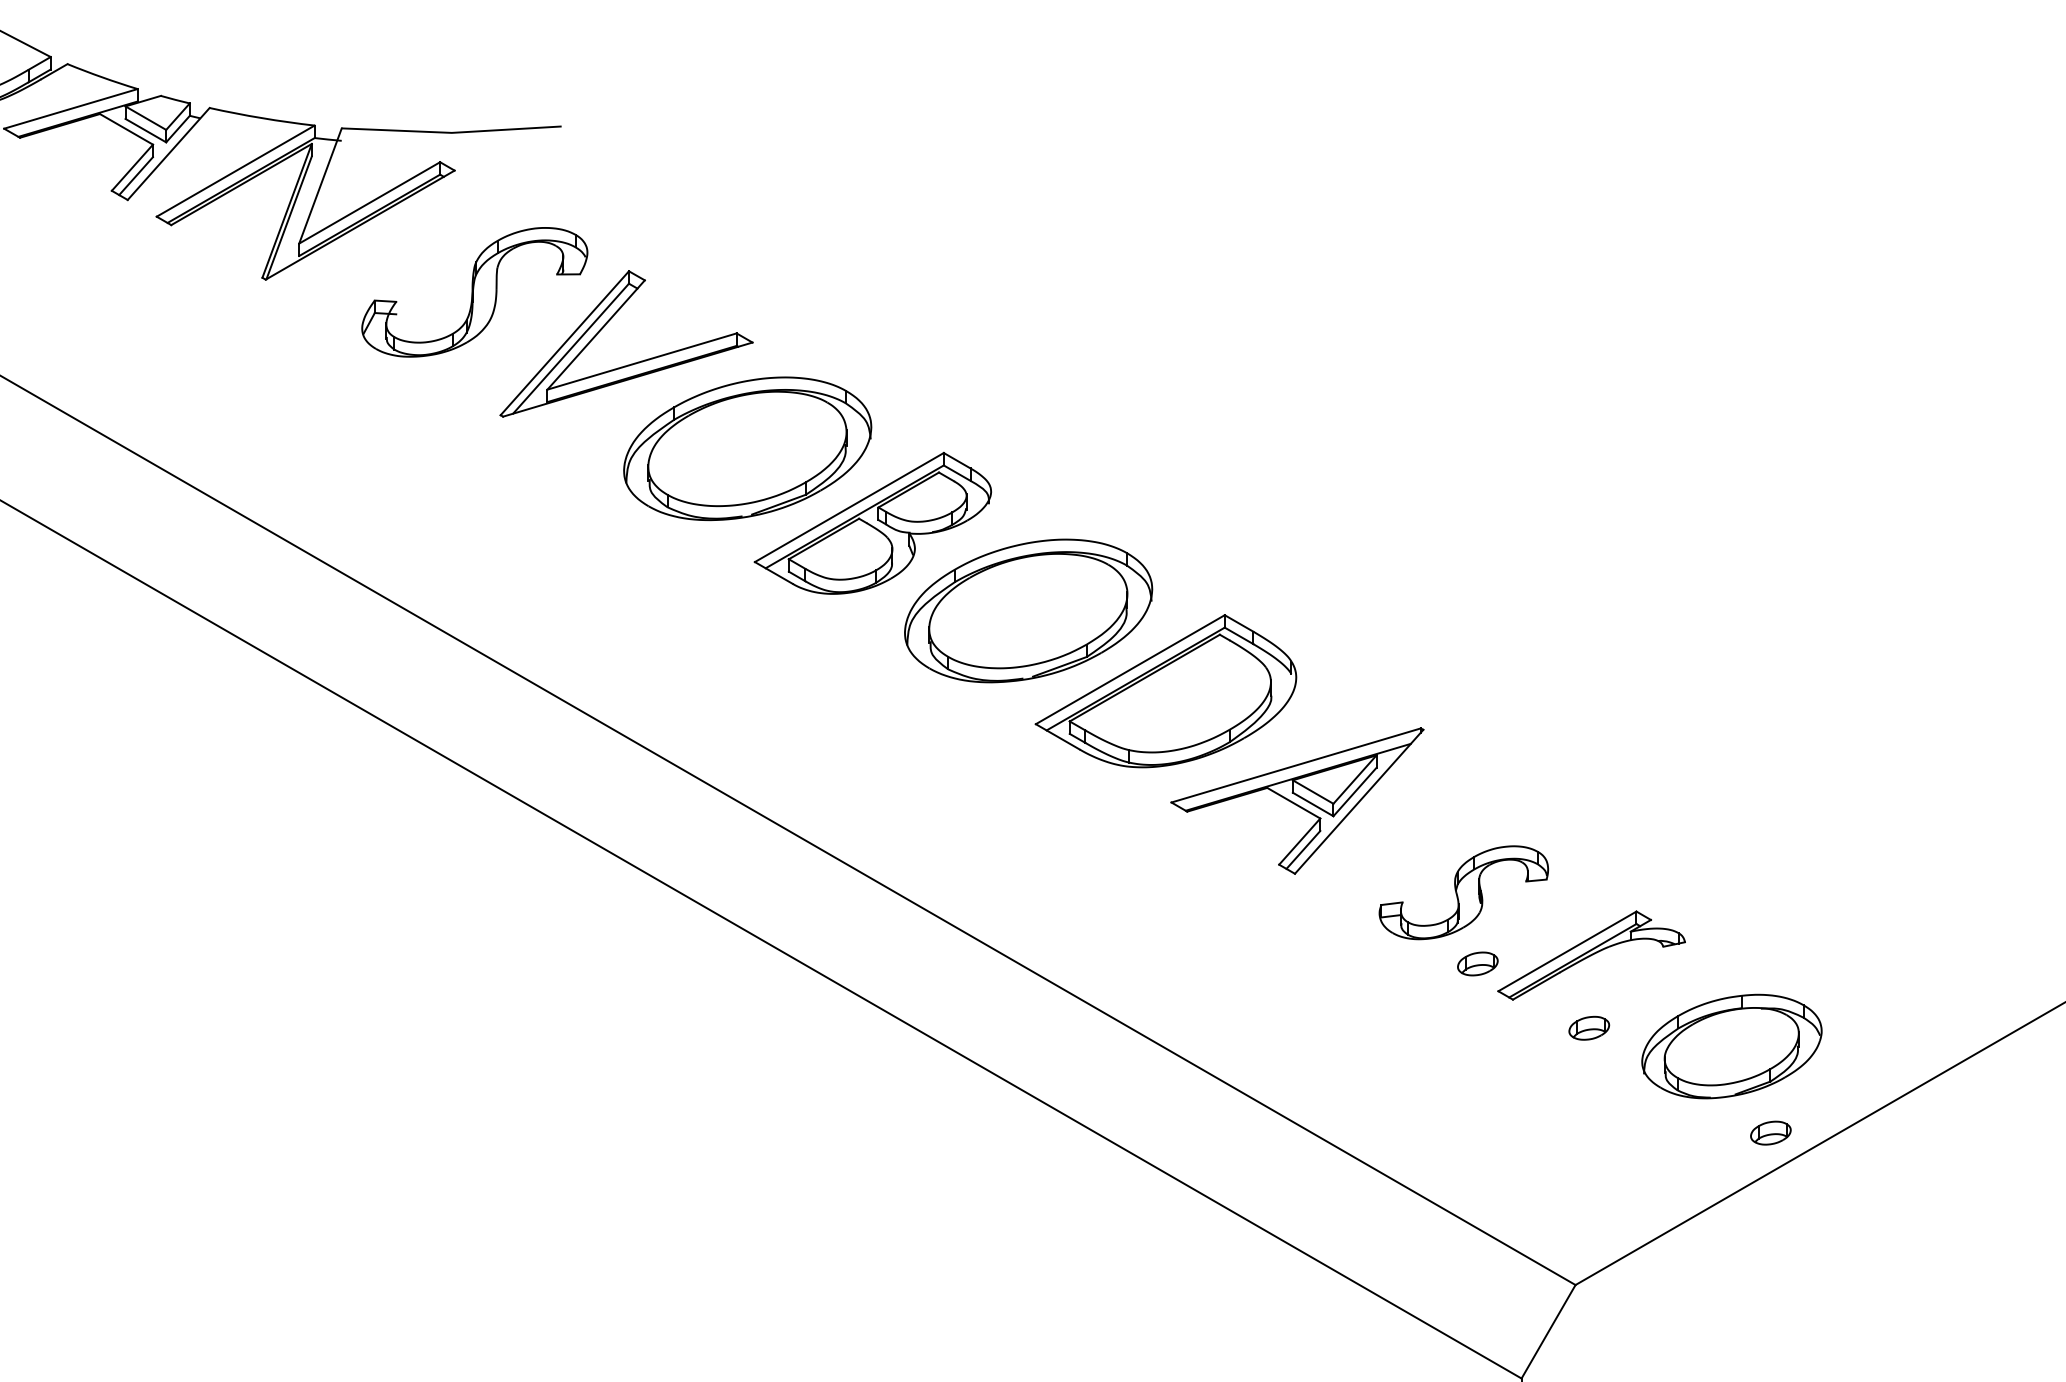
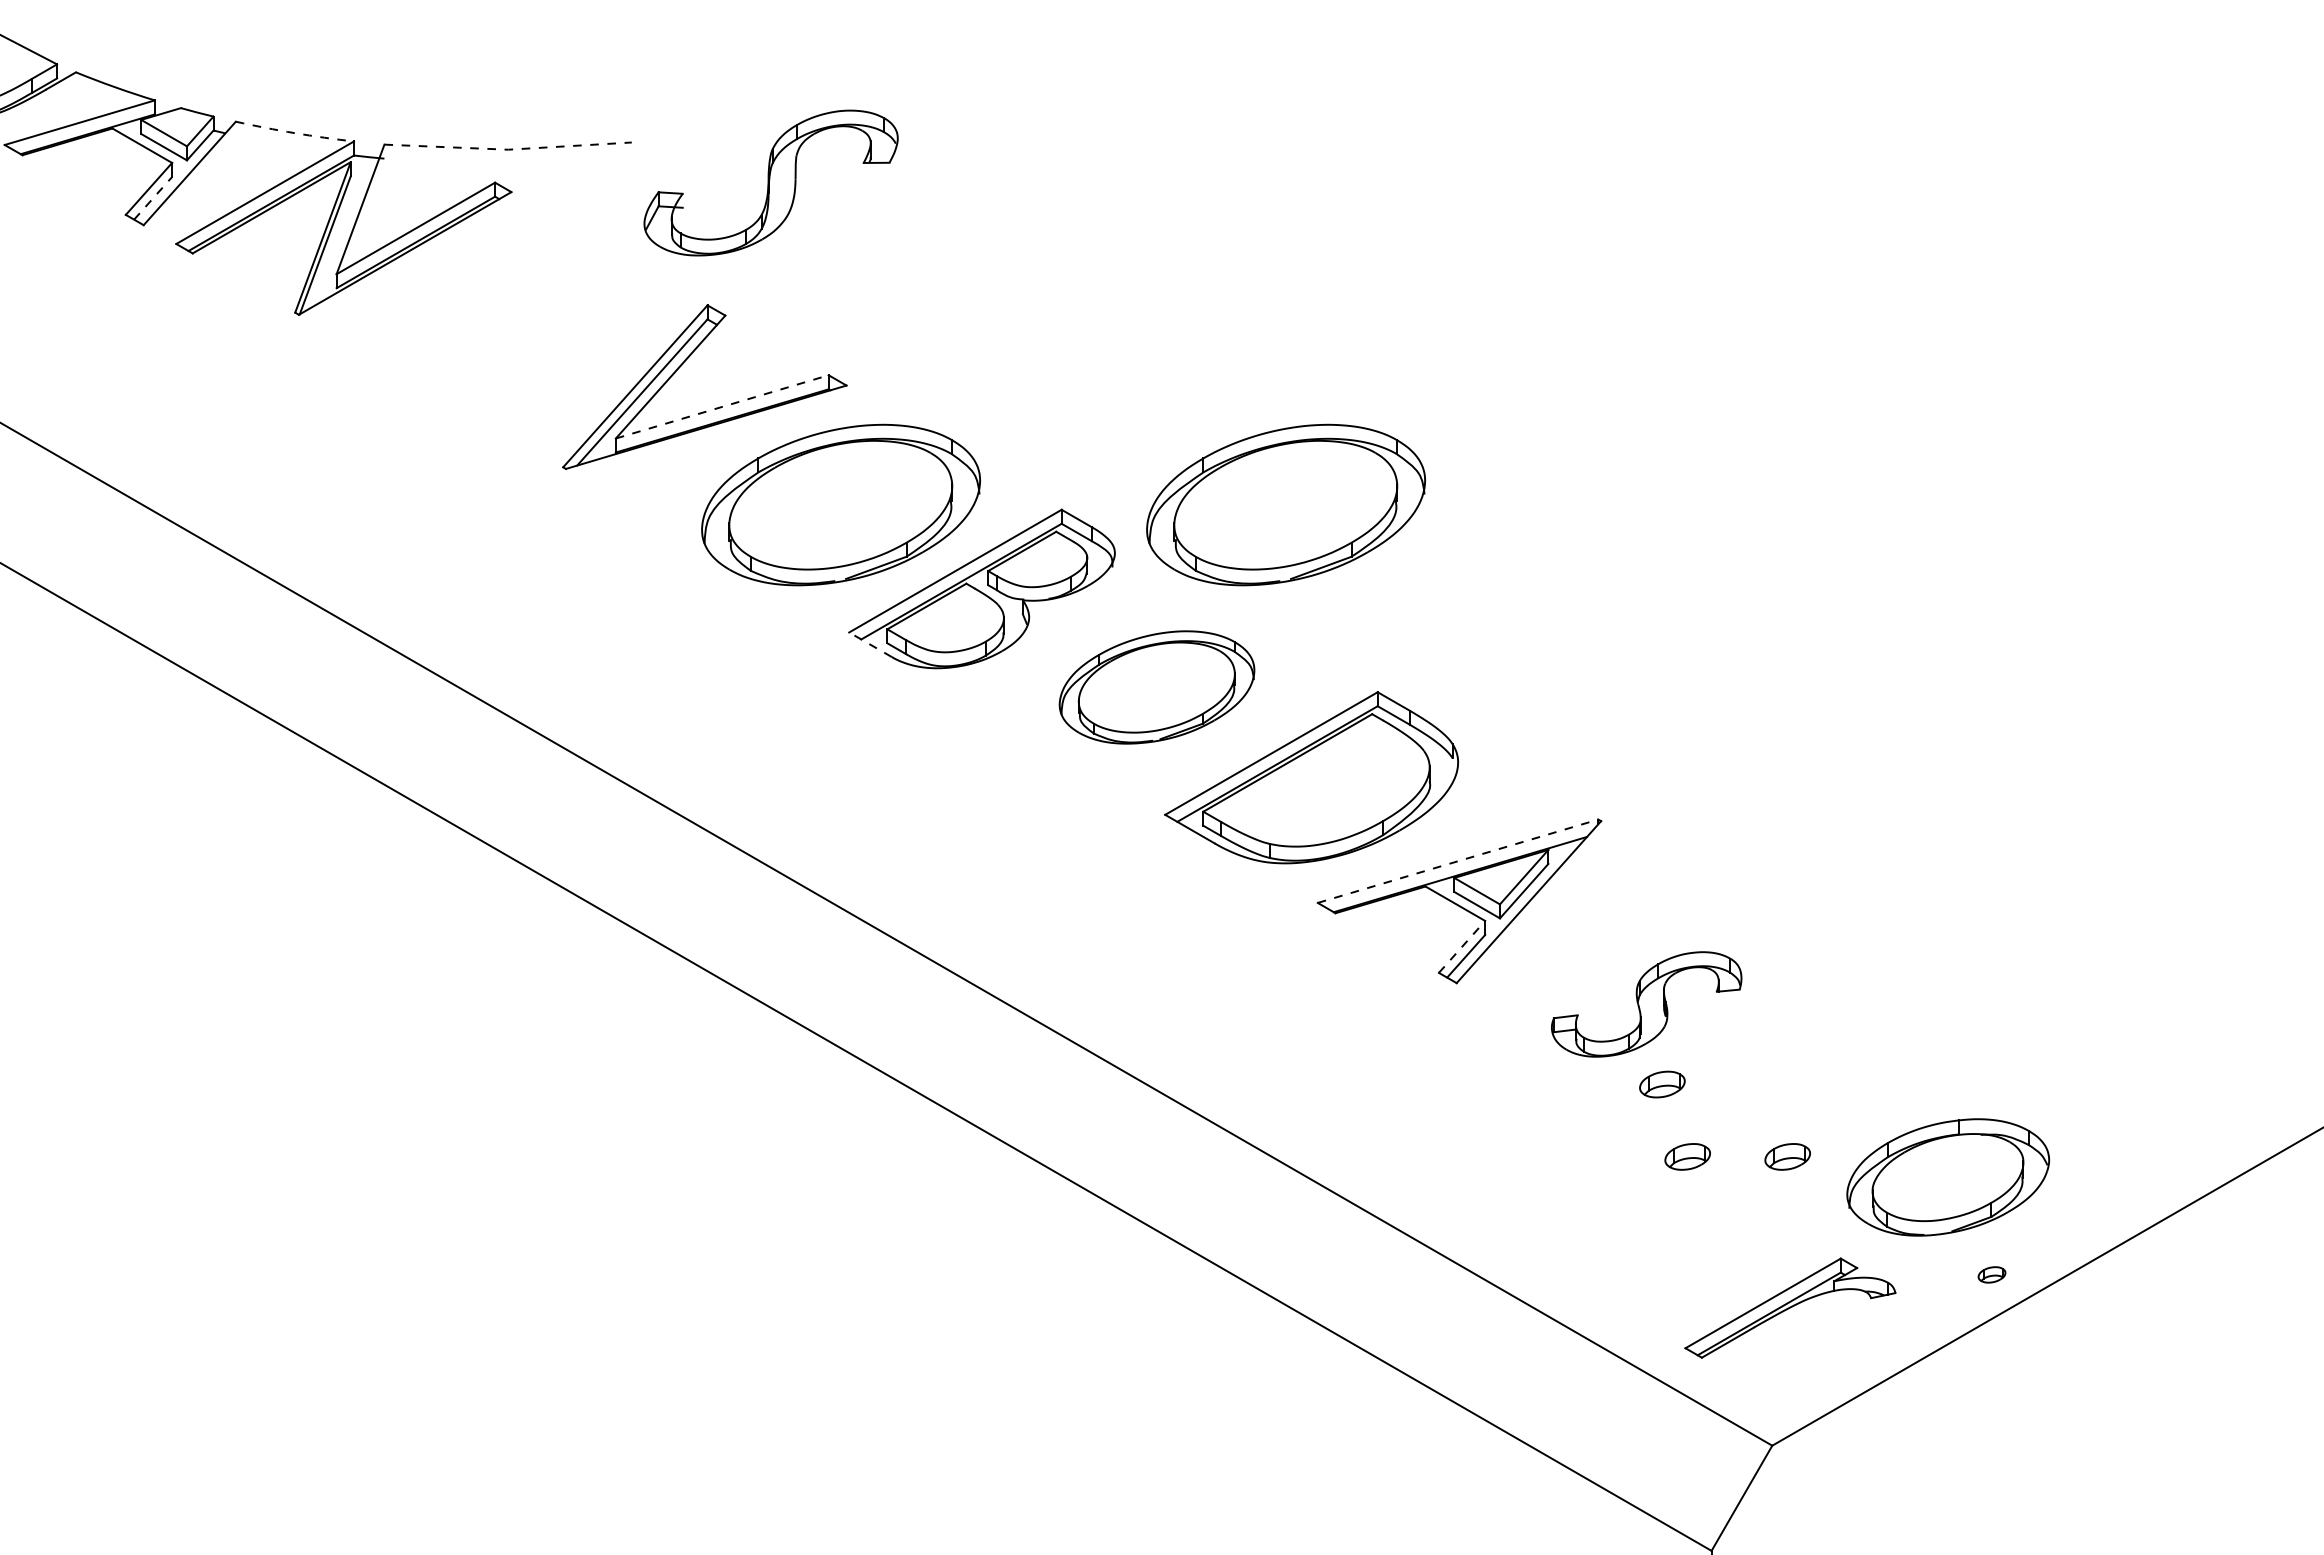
arc: (261, 118) -> (294, 133), solid -> dashed
line: (452, 132) -> (508, 149), solid -> dashed
line: (136, 176) -> (153, 198), solid -> dashed
part: (474, 291) -> (770, 182), moved
line: (642, 361) -> (722, 406), solid -> dashed
part: (1142, 448) -> (1285, 504), added
line: (773, 572) -> (870, 644), solid -> dashed
part: (1028, 610) -> (1156, 687), size x0.7
line: (1296, 765) -> (1458, 861), solid -> dashed
line: (1300, 841) -> (1462, 946), solid -> dashed
part: (1591, 955) -> (1790, 1307), moved
part: (1500, 1027) -> (1687, 1156), added
part: (1770, 1132) -> (1991, 1274), size x0.6

